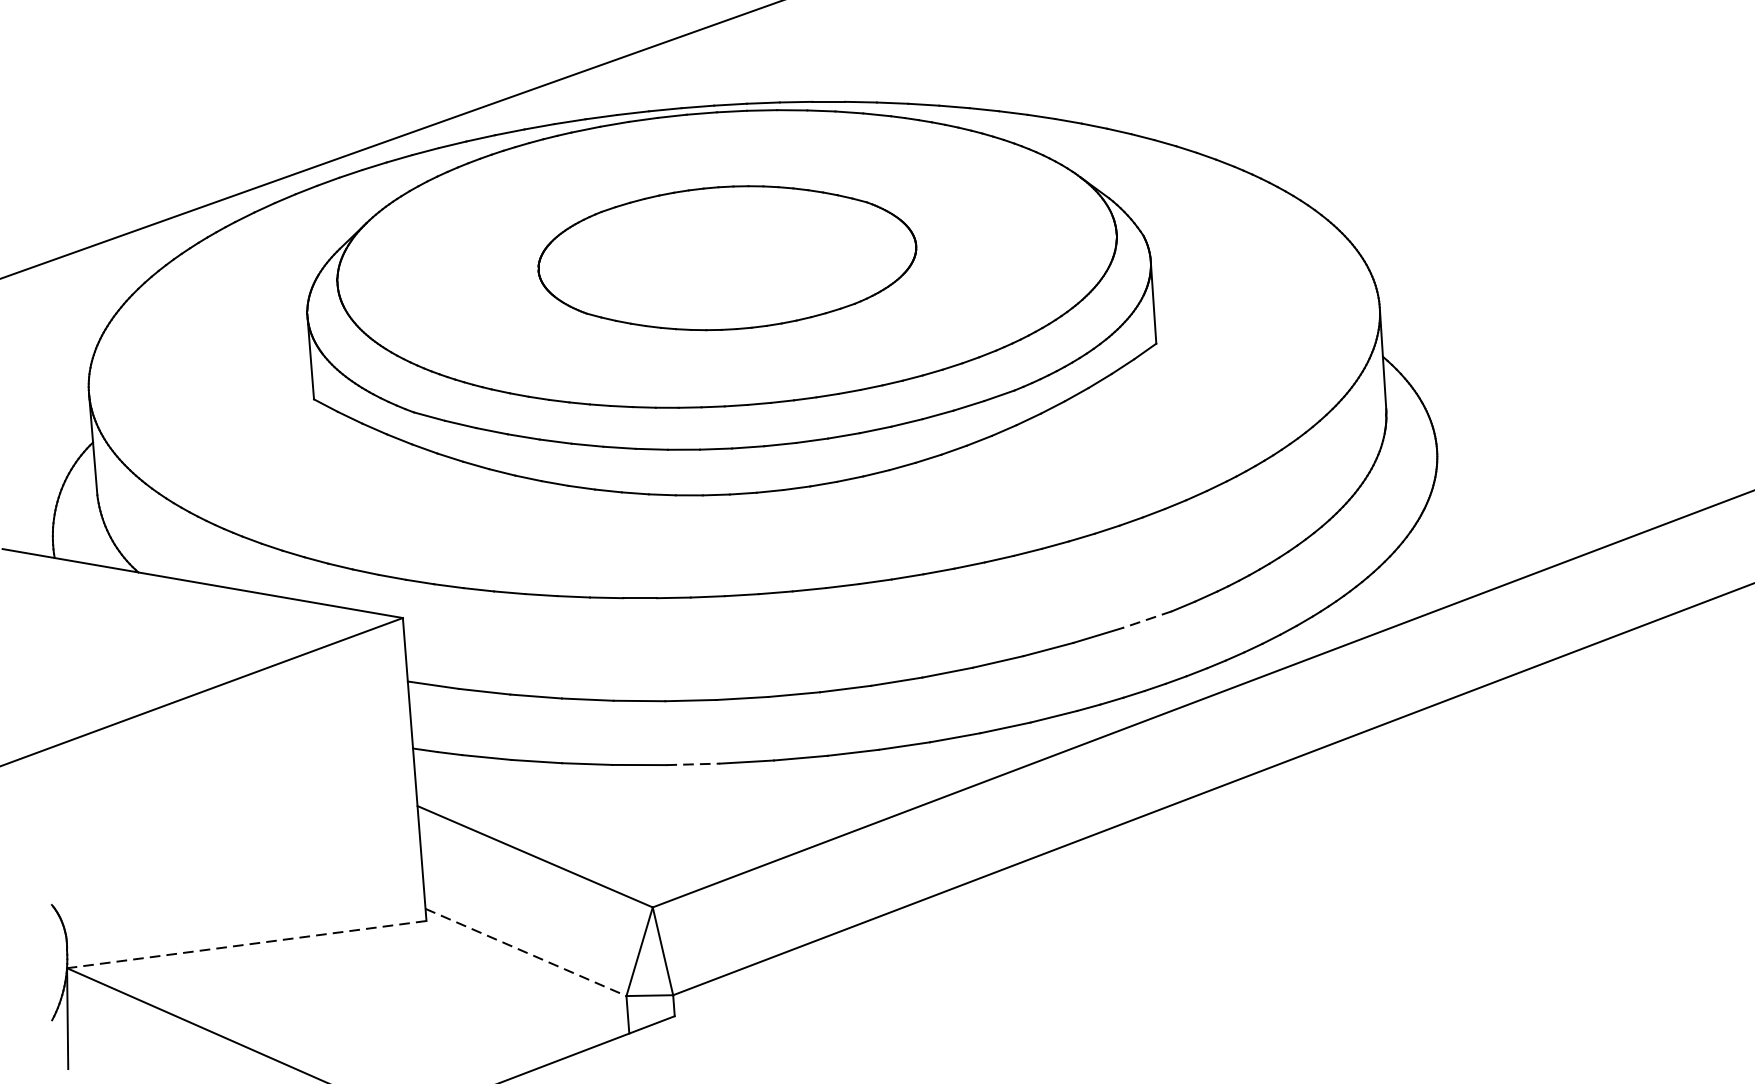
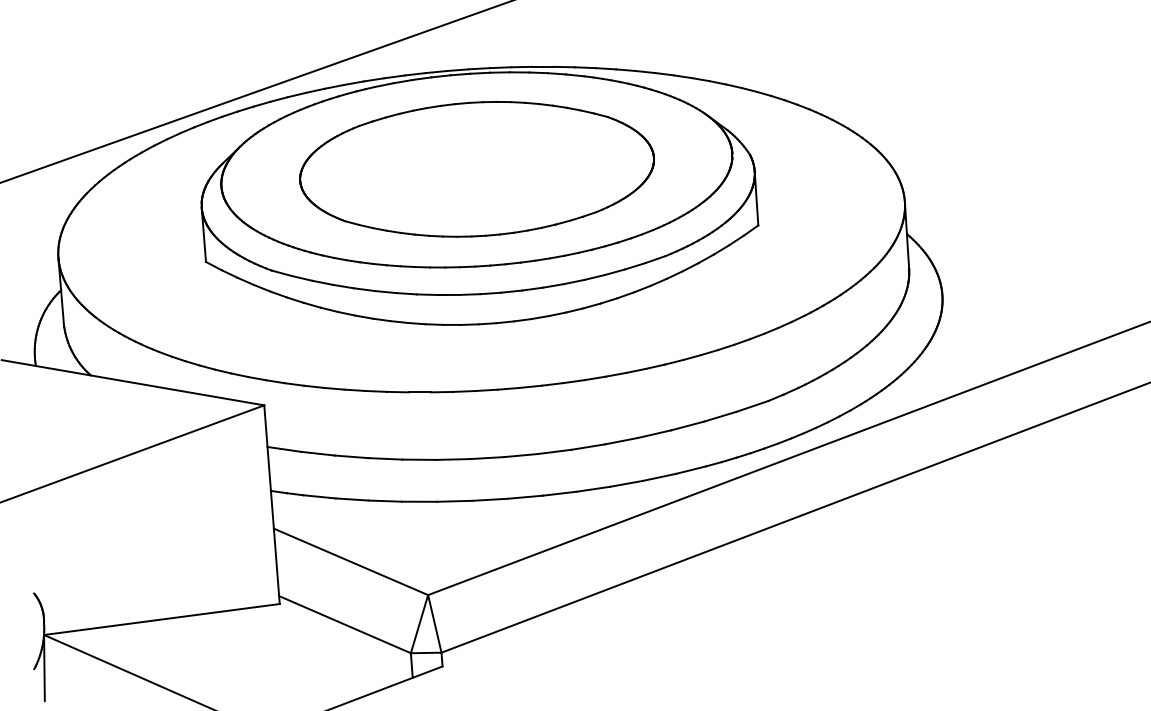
part: (726, 258) -> (476, 169), size x1.43
line: (1147, 619) -> (752, 406), dashed -> solid
line: (692, 764) -> (454, 501), dashed -> solid
line: (246, 944) -> (161, 619), dashed -> solid
line: (526, 952) -> (345, 624), dashed -> solid

